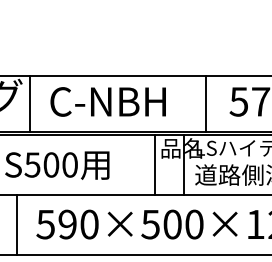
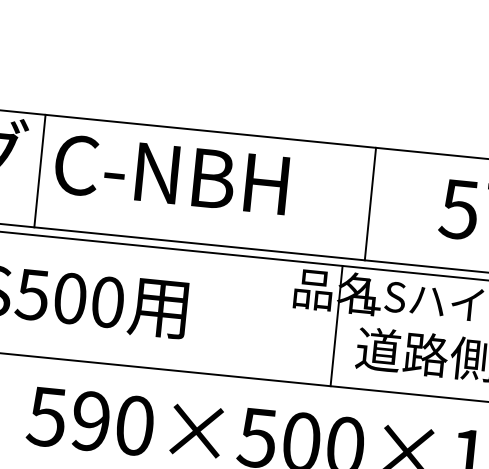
text: (107, 101) -> (170, 173), moved
line: (205, 103) -> (369, 203), moved
line: (155, 165) -> (279, 320), removed

